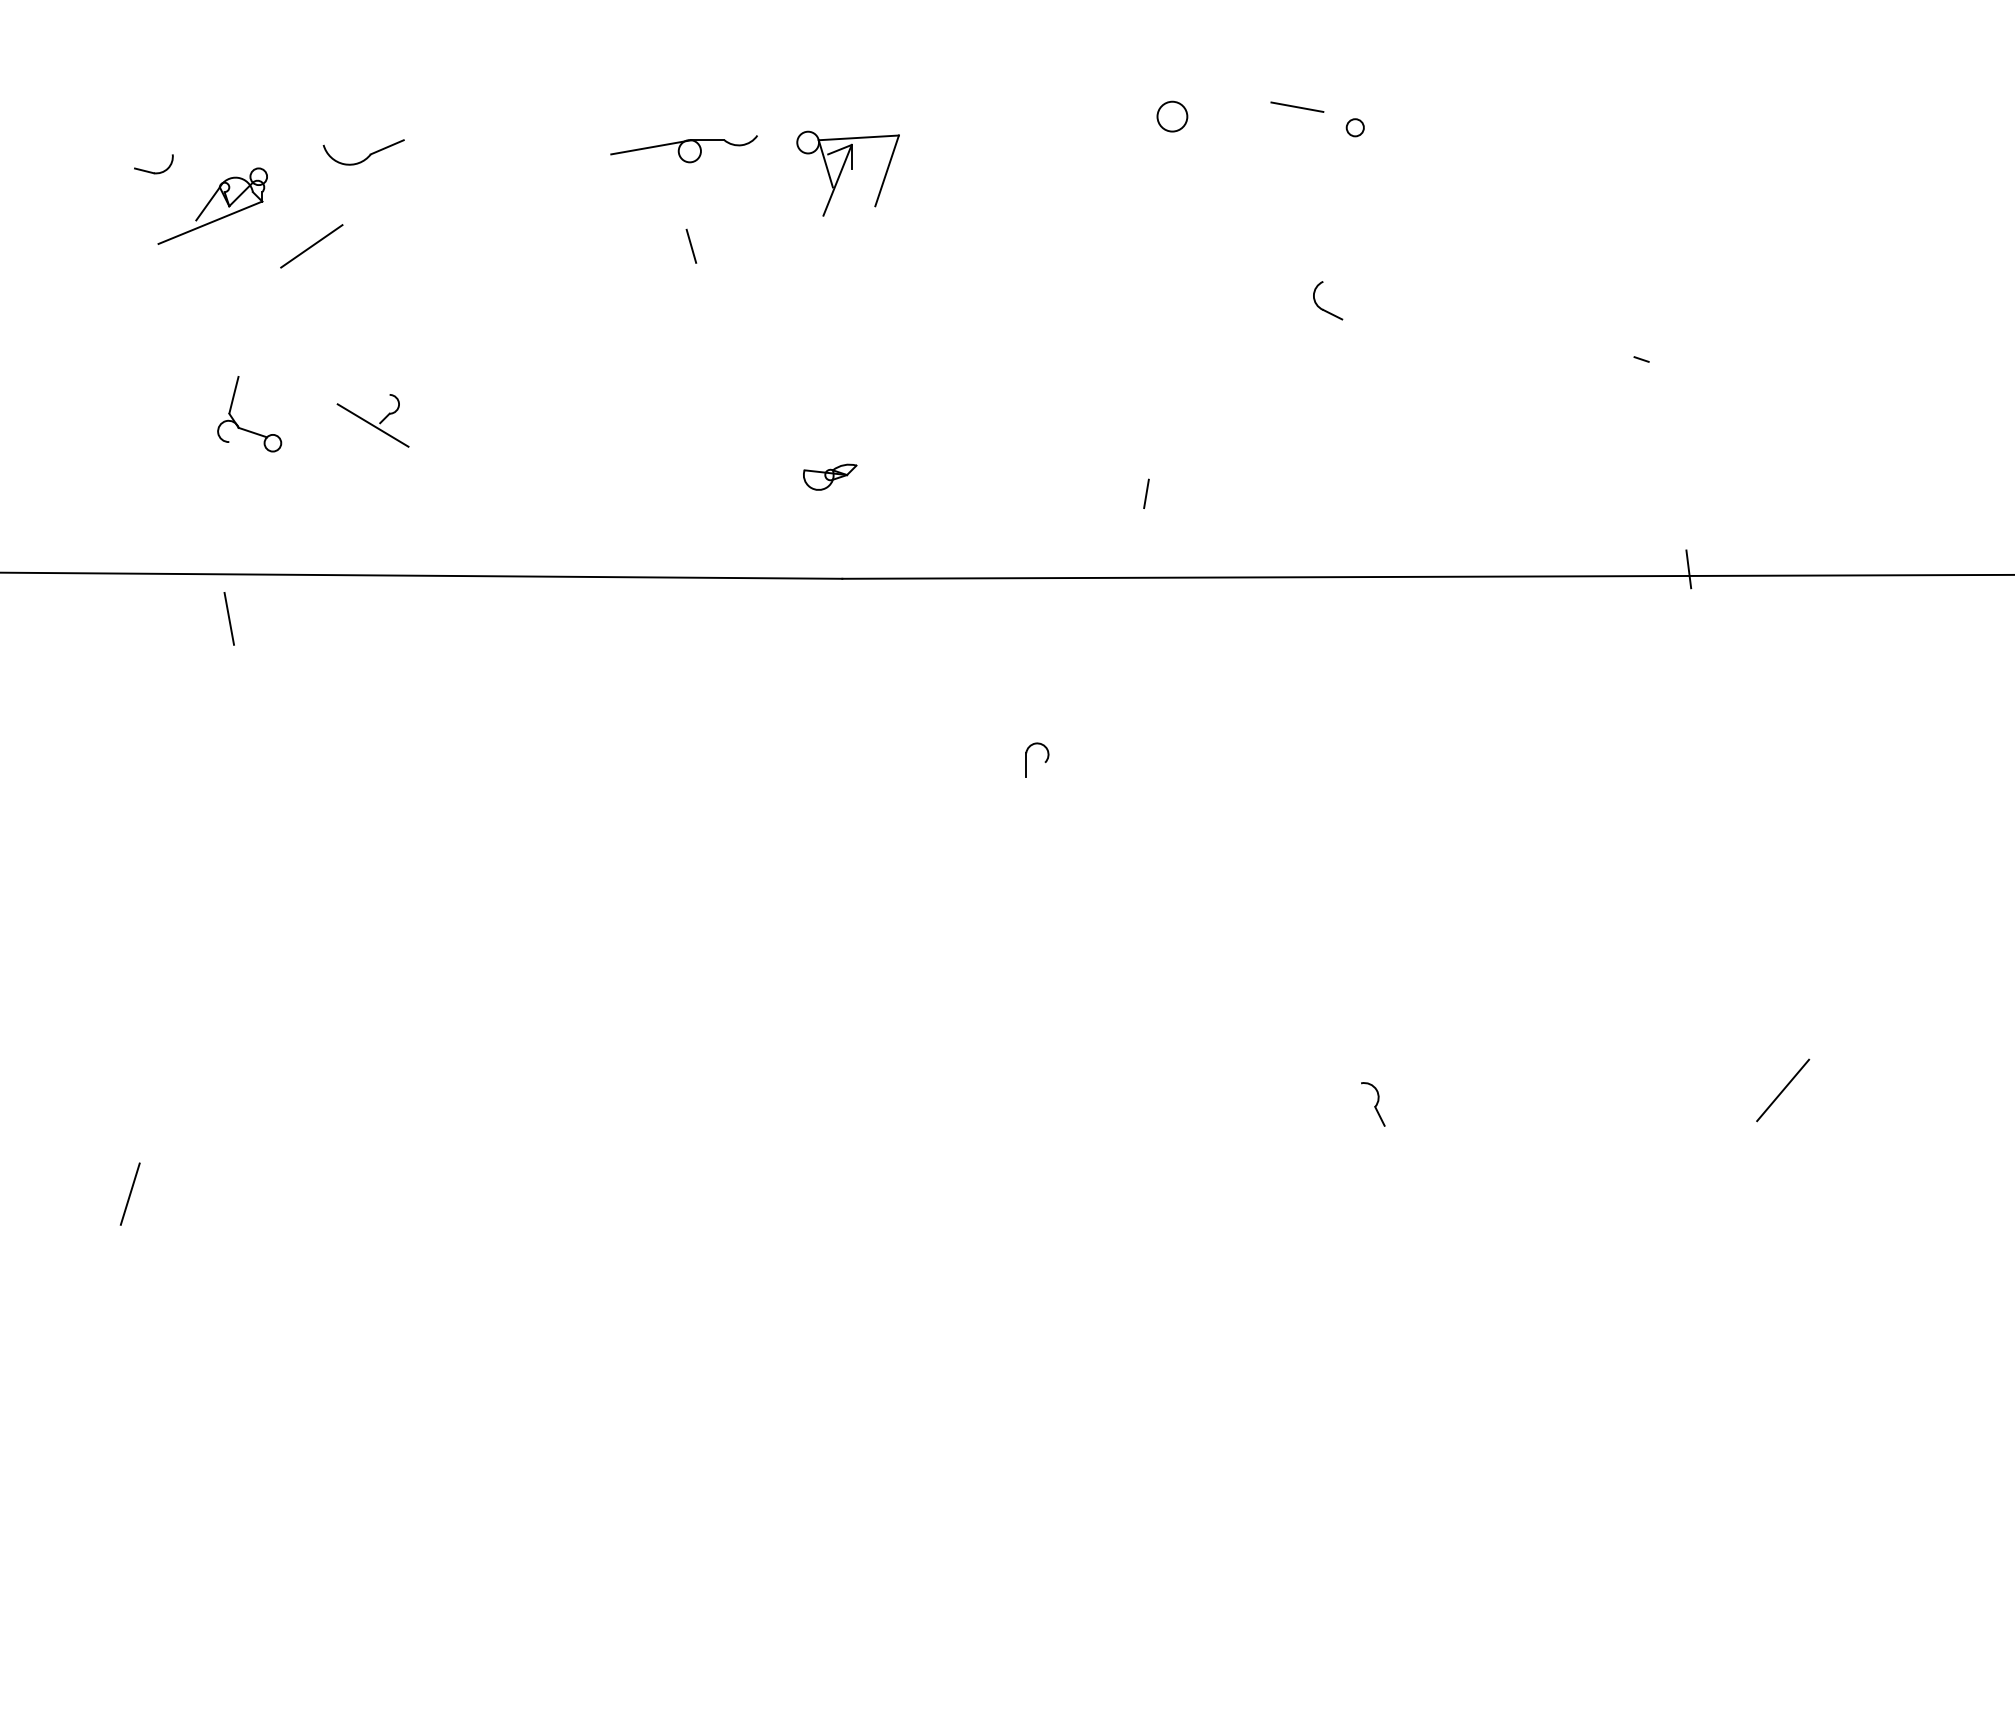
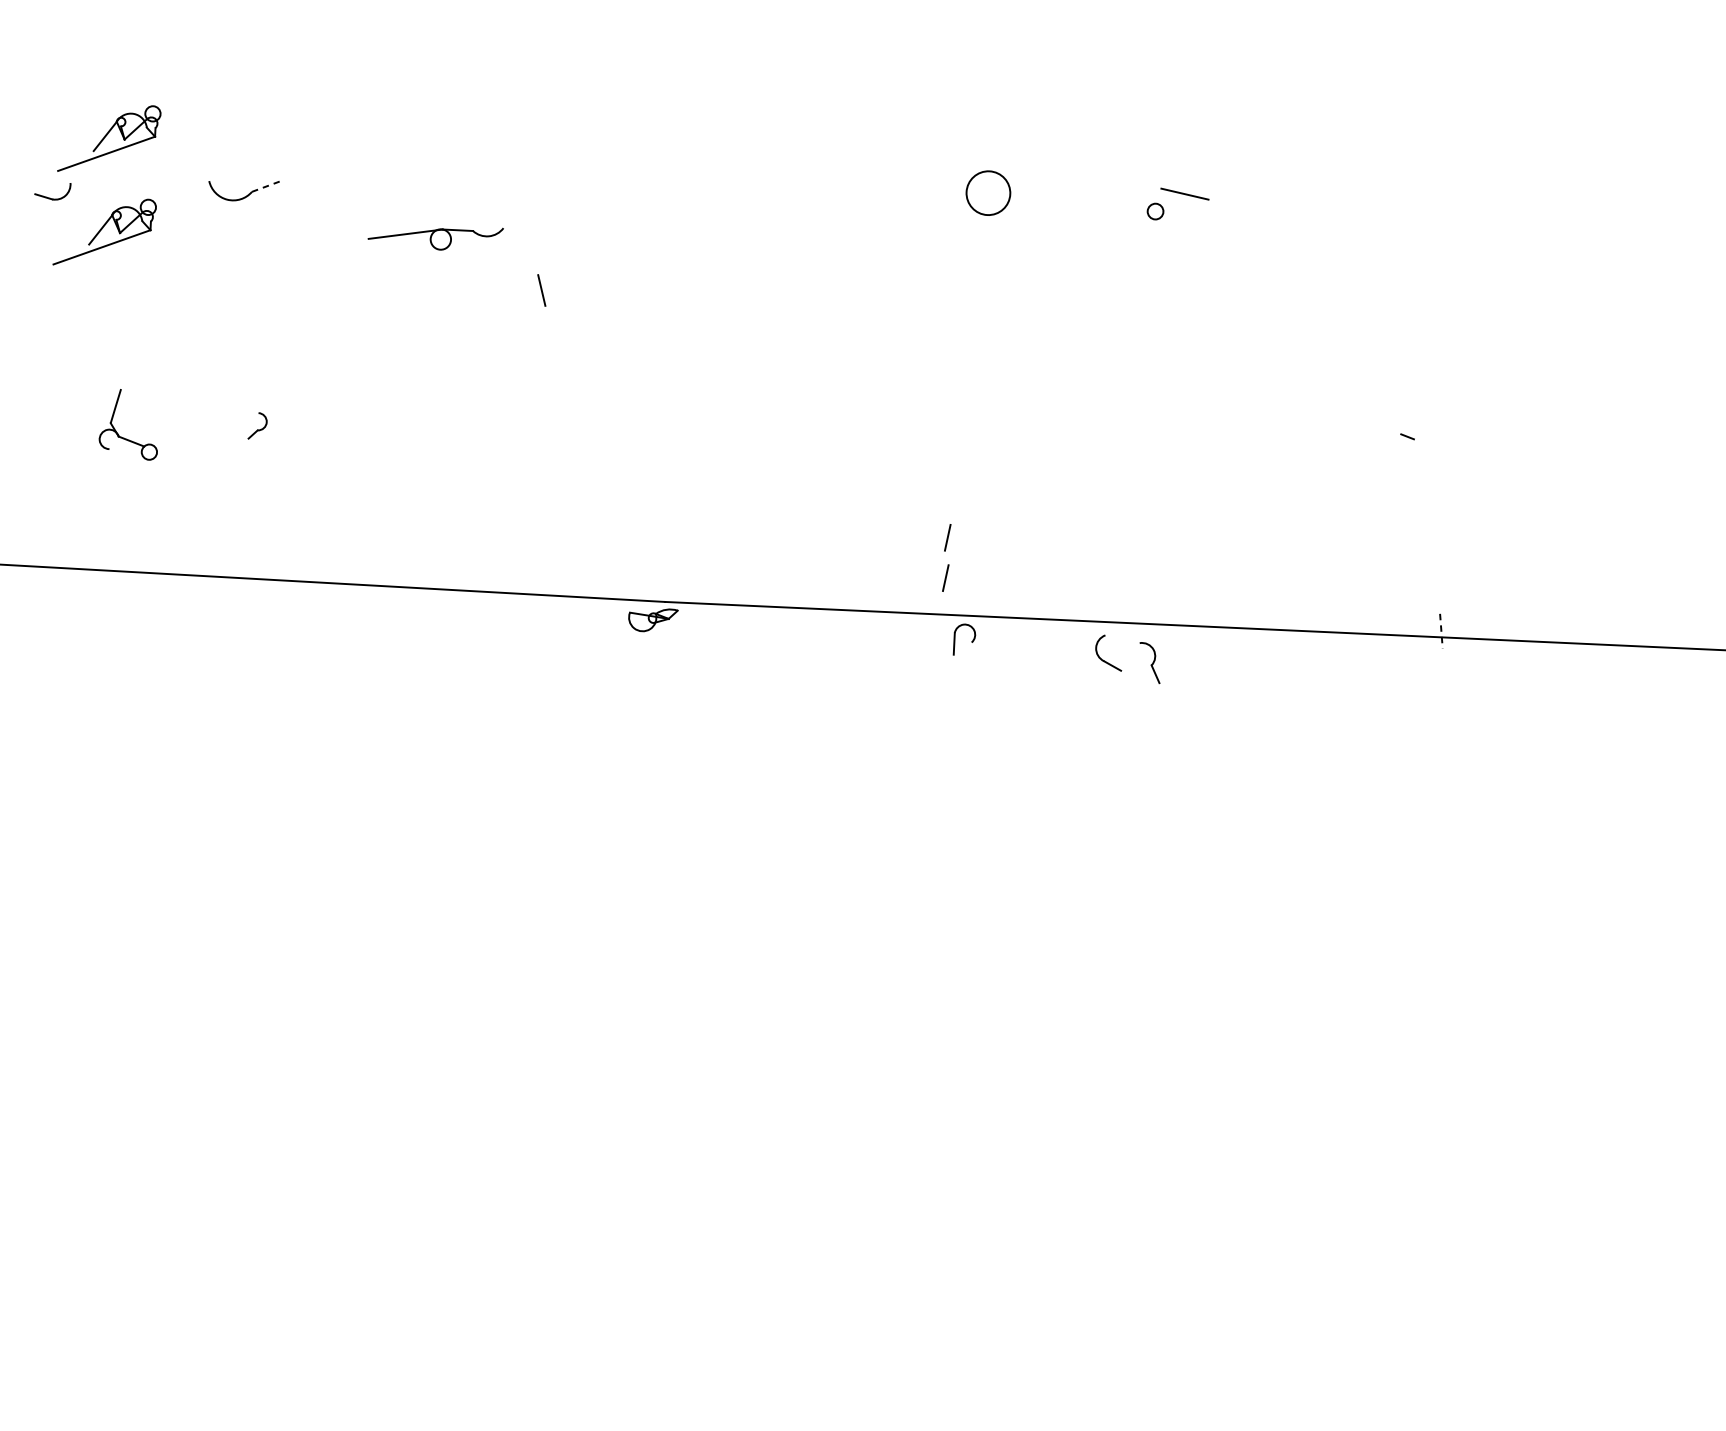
part: (212, 103) -> (109, 138), added
line: (1297, 106) -> (1185, 193), moved
circle: (1172, 116) -> (988, 193), size x1.6
line: (387, 147) -> (267, 186), solid -> dashed
part: (683, 149) -> (435, 237), moved
part: (847, 173) -> (688, 230), removed
line: (311, 246) -> (193, 273), removed
part: (1324, 309) -> (1105, 660), moved
line: (372, 425) -> (241, 440), removed
part: (830, 476) -> (653, 619), moved
line: (1146, 537) -> (945, 577), added
line: (1688, 569) -> (1441, 631), solid -> dashed
line: (229, 618) -> (101, 610), removed
part: (1044, 761) -> (971, 641), moved
line: (1783, 1090) -> (1504, 1113), removed
part: (1373, 1104) -> (1150, 663), moved

